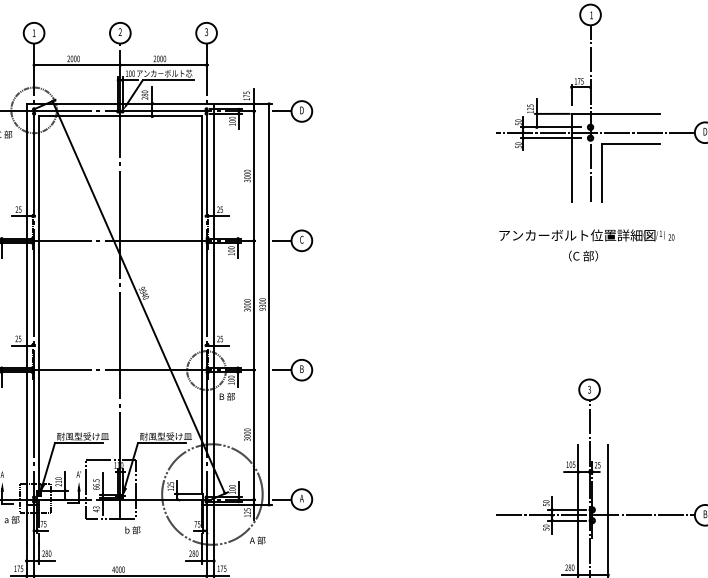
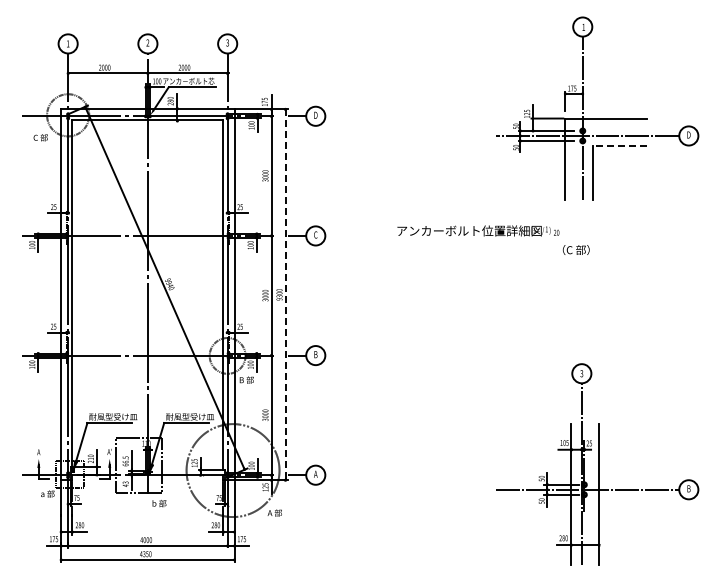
line: (630, 144) -> (619, 146), solid -> dashed
text: (587, 234) -> (478, 230), moved
line: (269, 305) -> (285, 295), solid -> dashed

